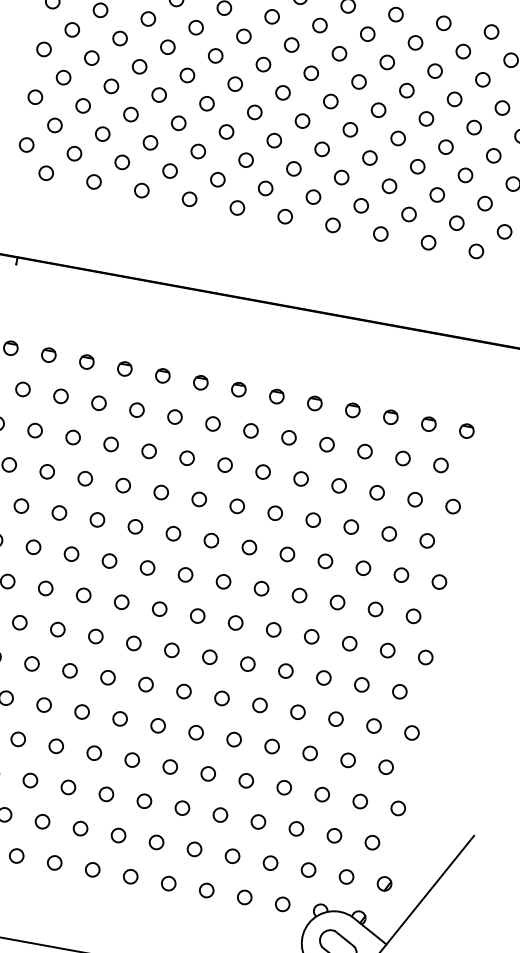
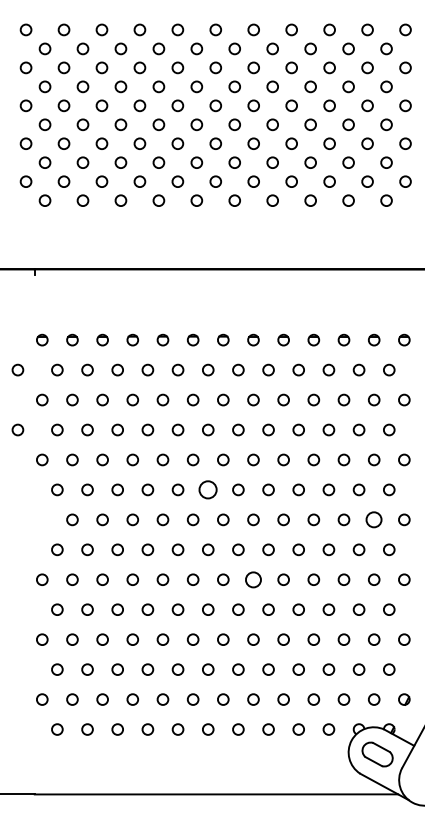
circle: (186, 574) -> (208, 489), size x1.6
circle: (388, 650) -> (374, 519), size x1.4
circle: (222, 698) -> (253, 579), size x1.4

